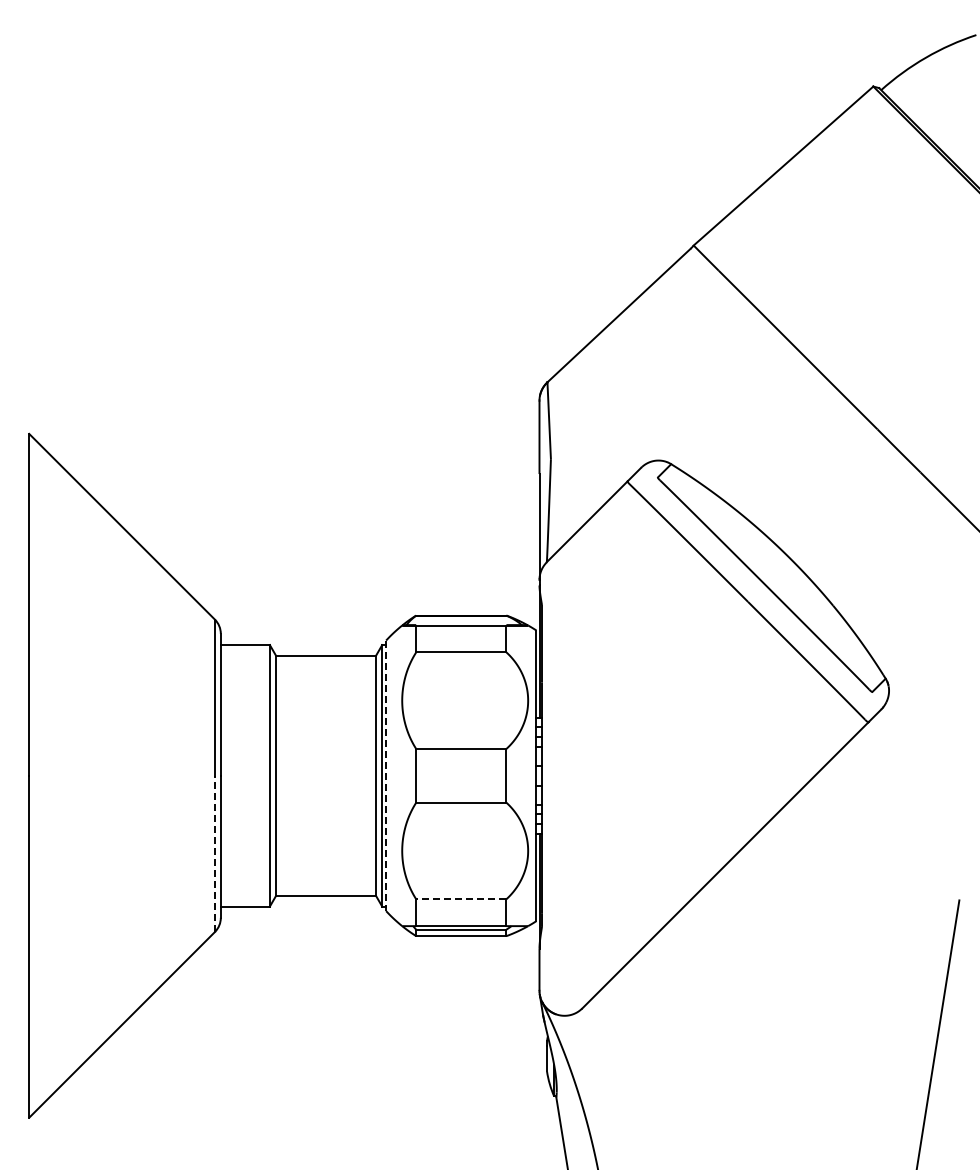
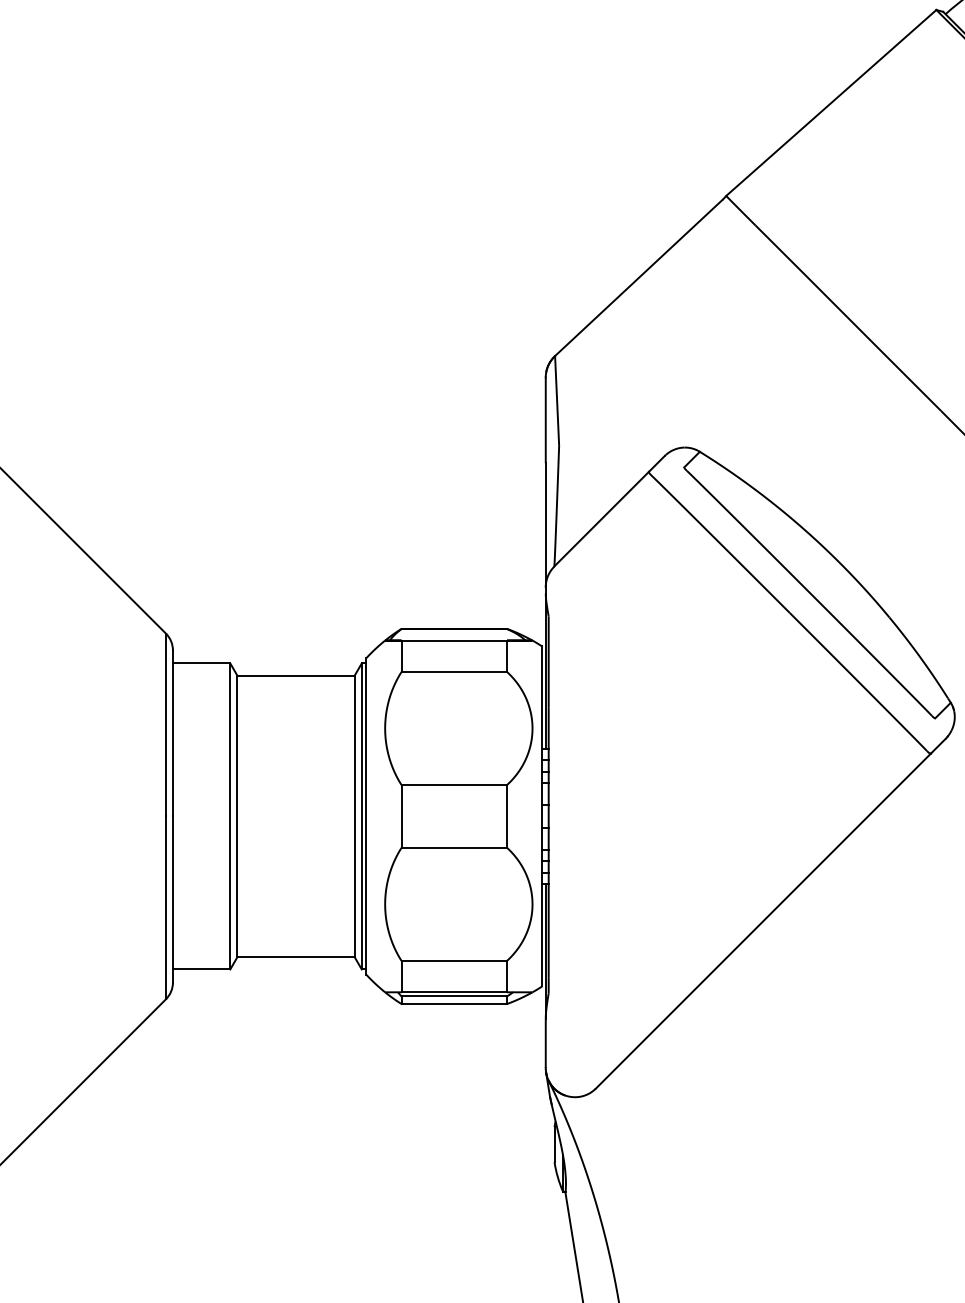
line: (386, 776) -> (366, 817), dashed -> solid
line: (214, 853) -> (165, 907), dashed -> solid
line: (460, 899) -> (453, 961), dashed -> solid

